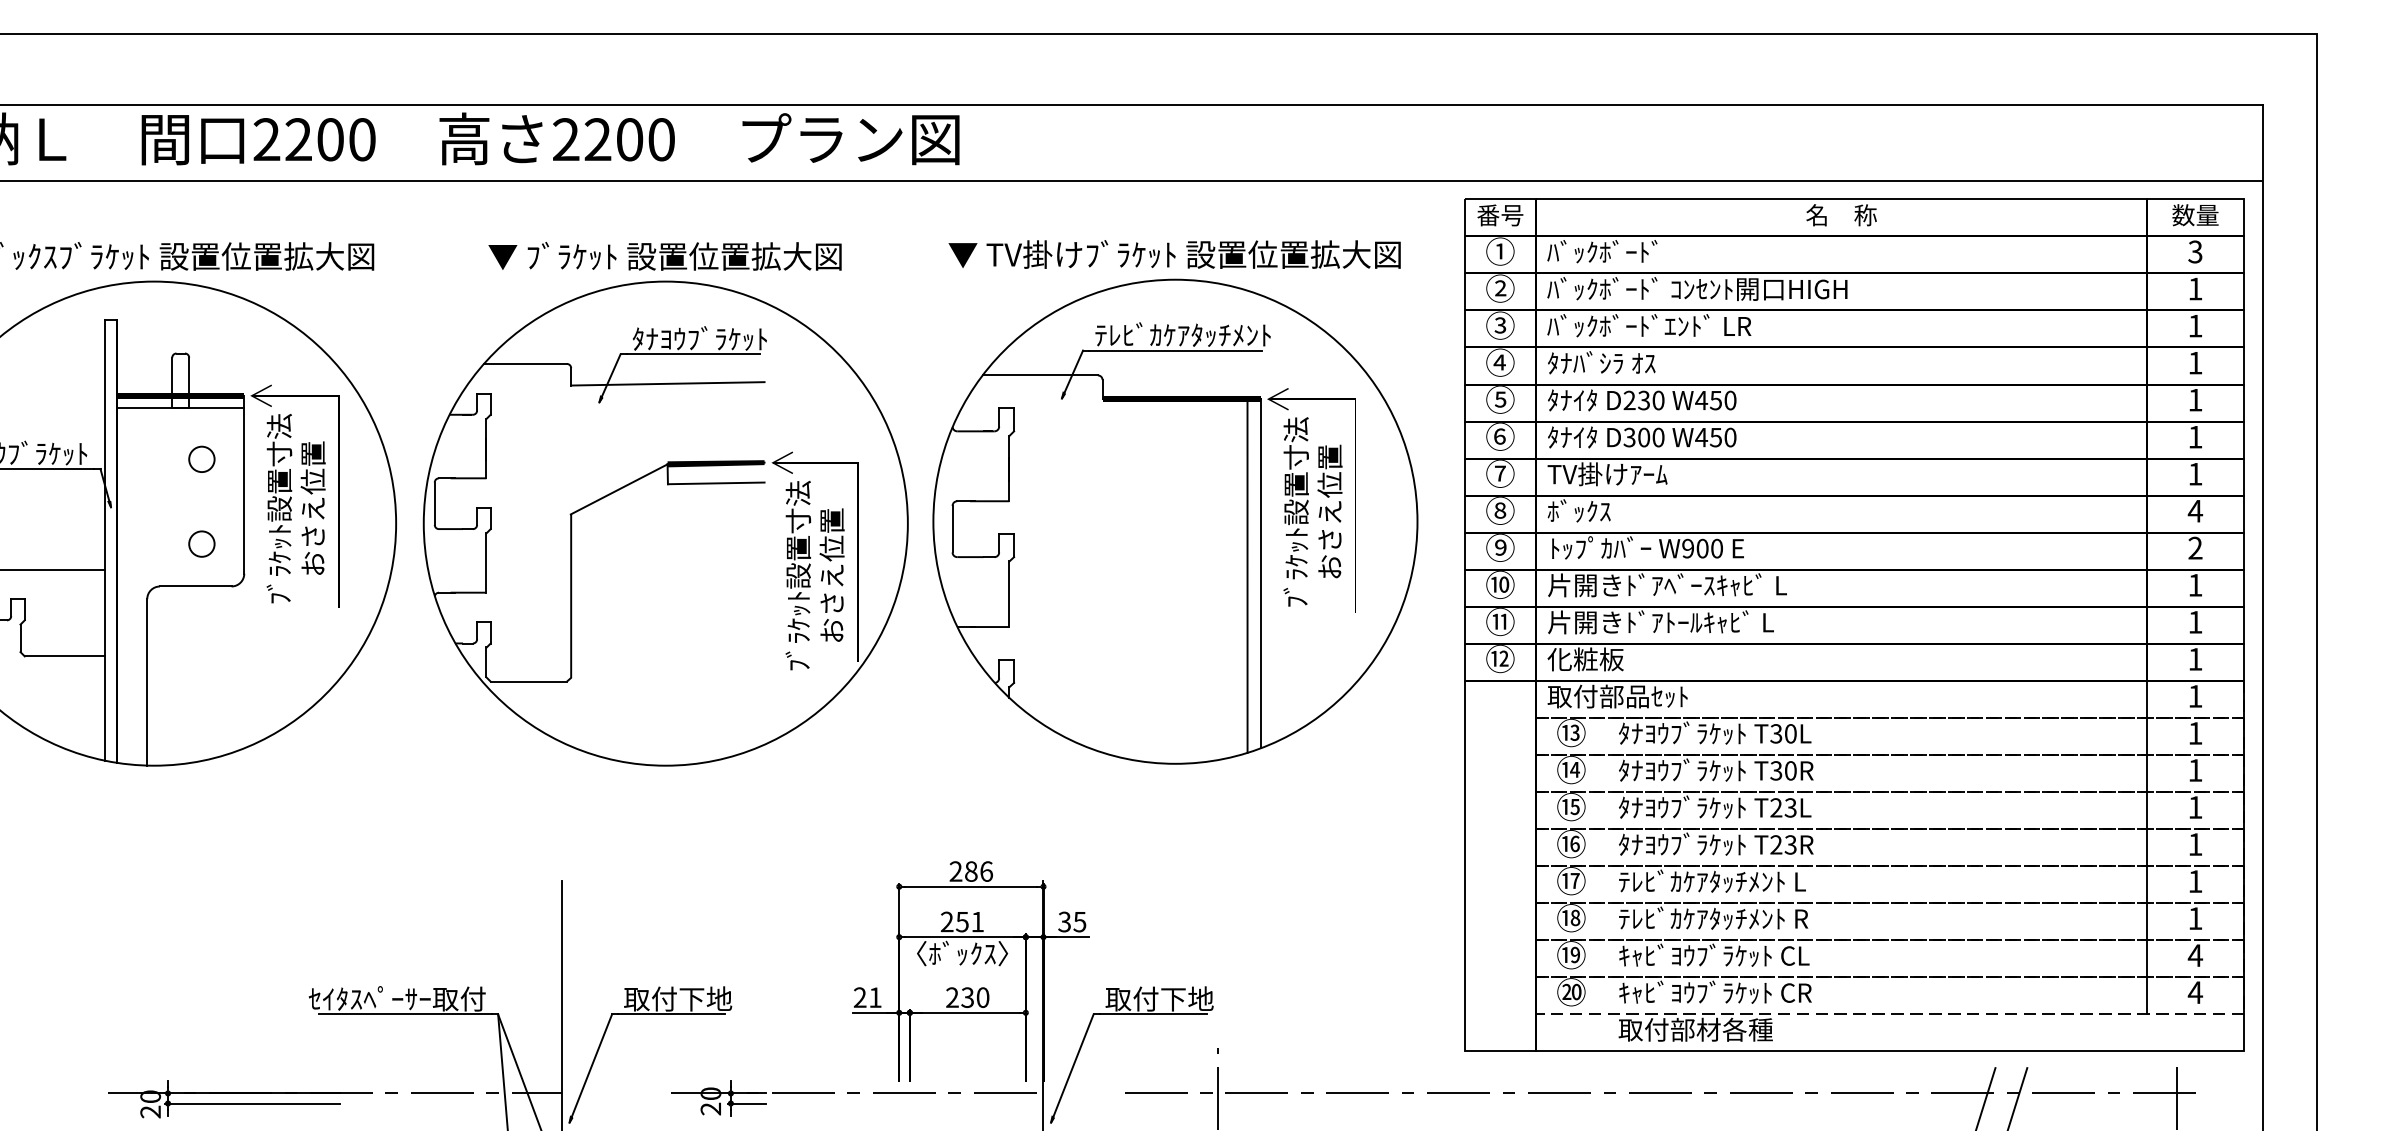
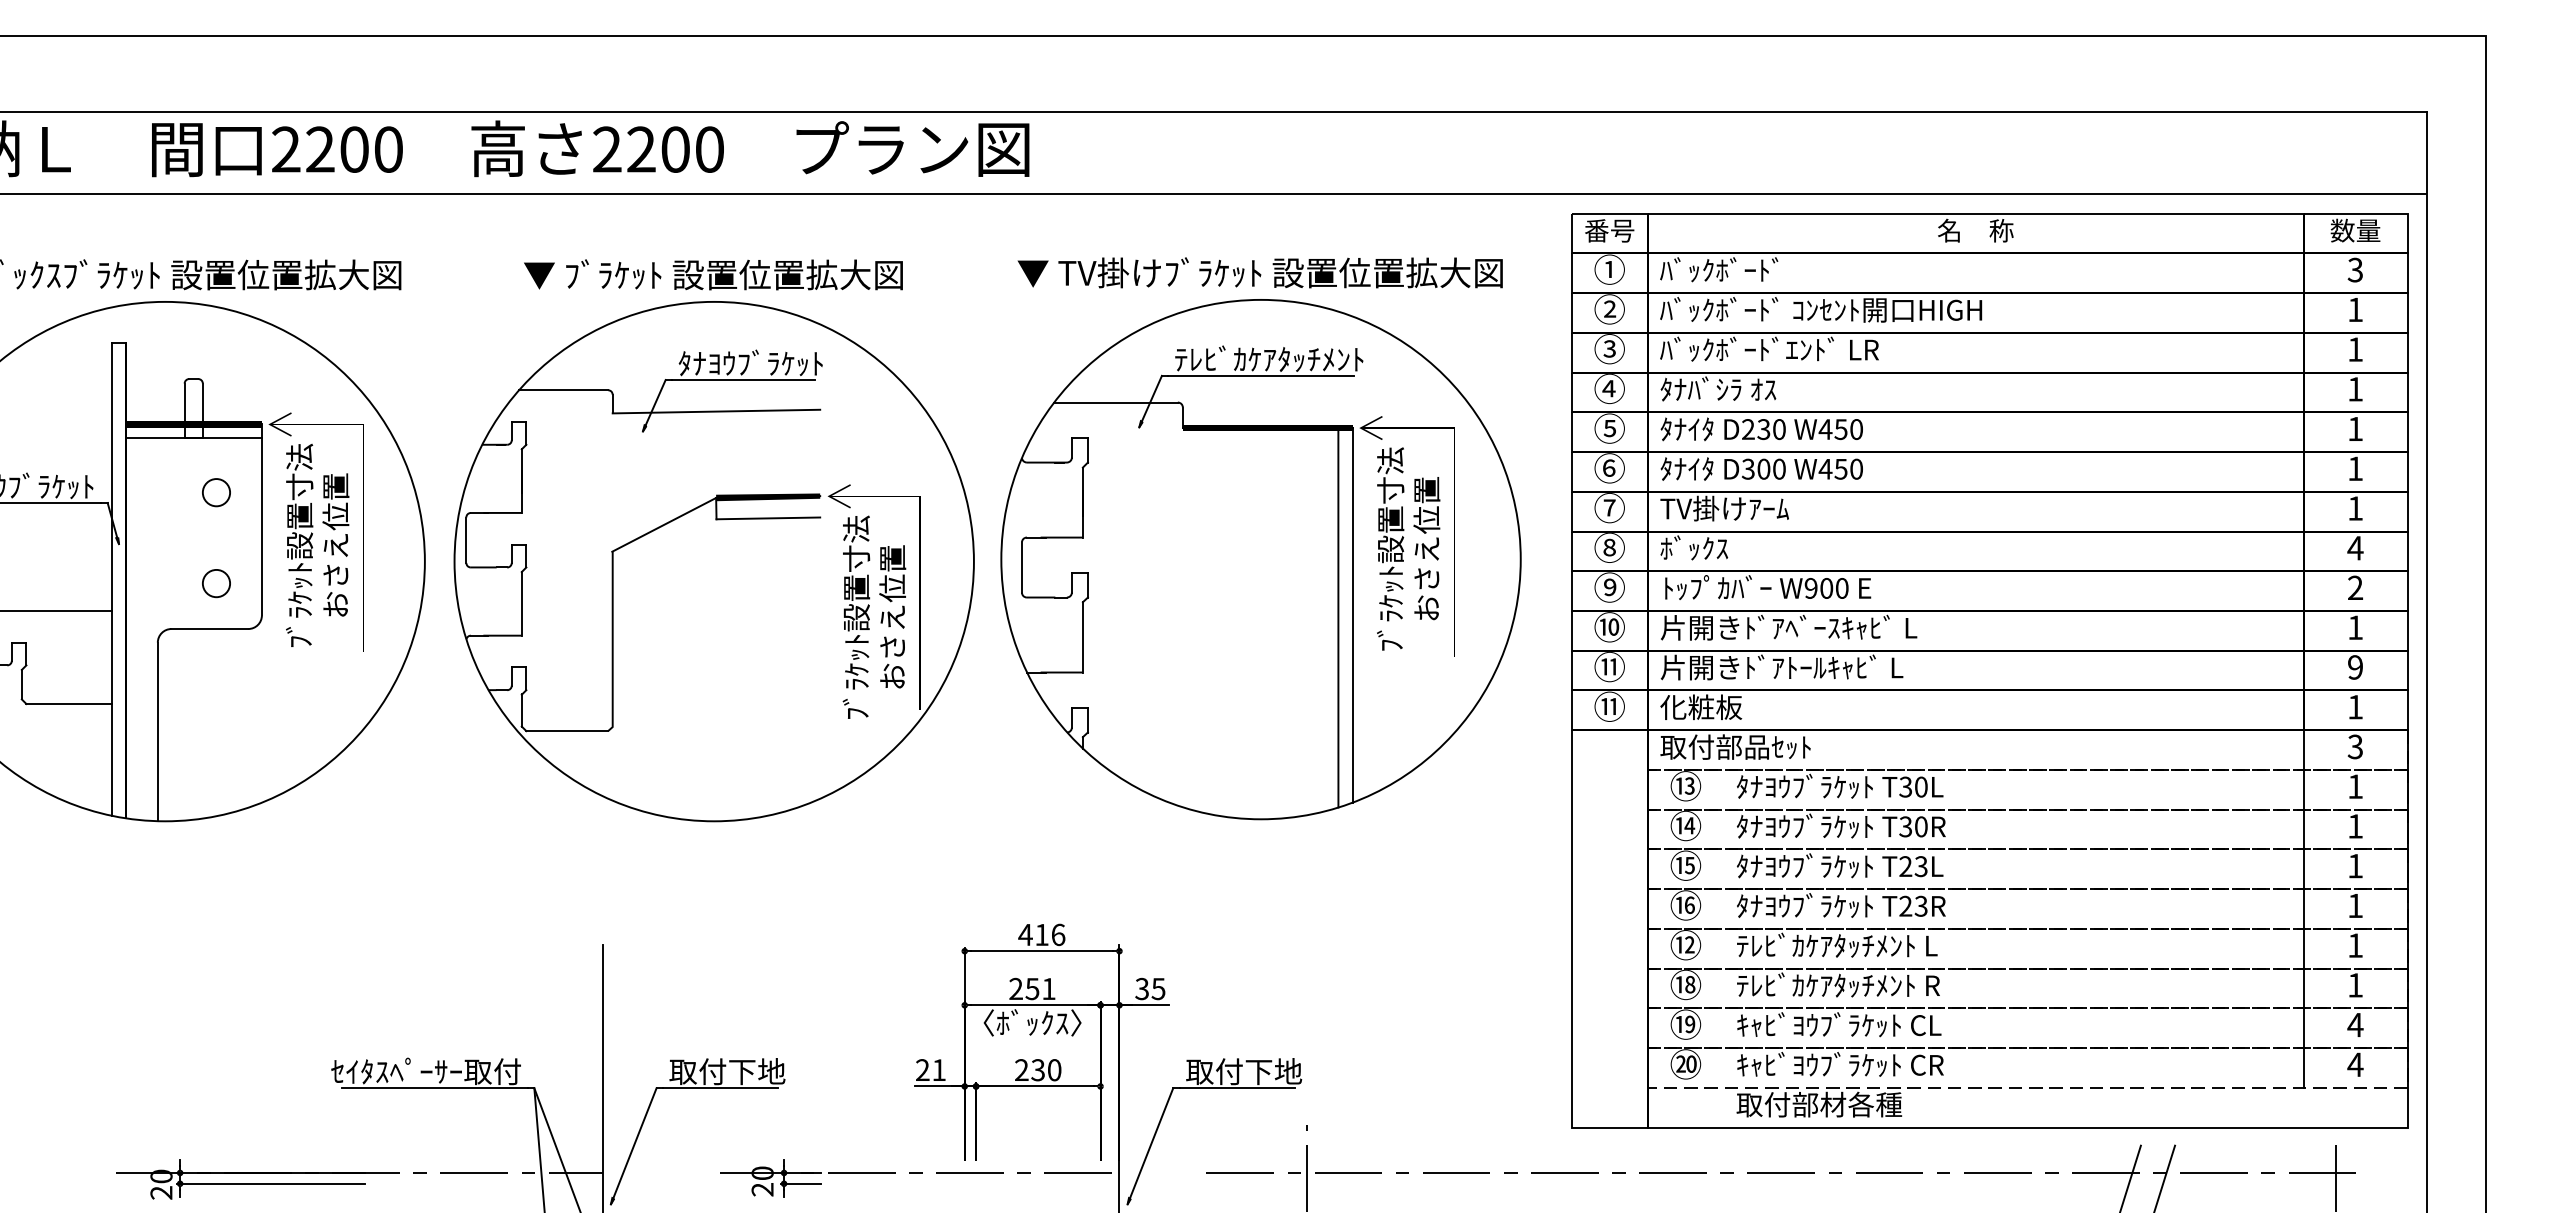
text: (2195, 622) -> (2355, 667), 1 -> 9
text: (1500, 657) -> (1609, 705), ⑫ -> ⑪
text: (2194, 695) -> (2354, 746), 1 -> 3
text: (963, 871) -> (1033, 934), 286 -> 416
text: (1574, 880) -> (1689, 944), ⑰ -> ⑫

